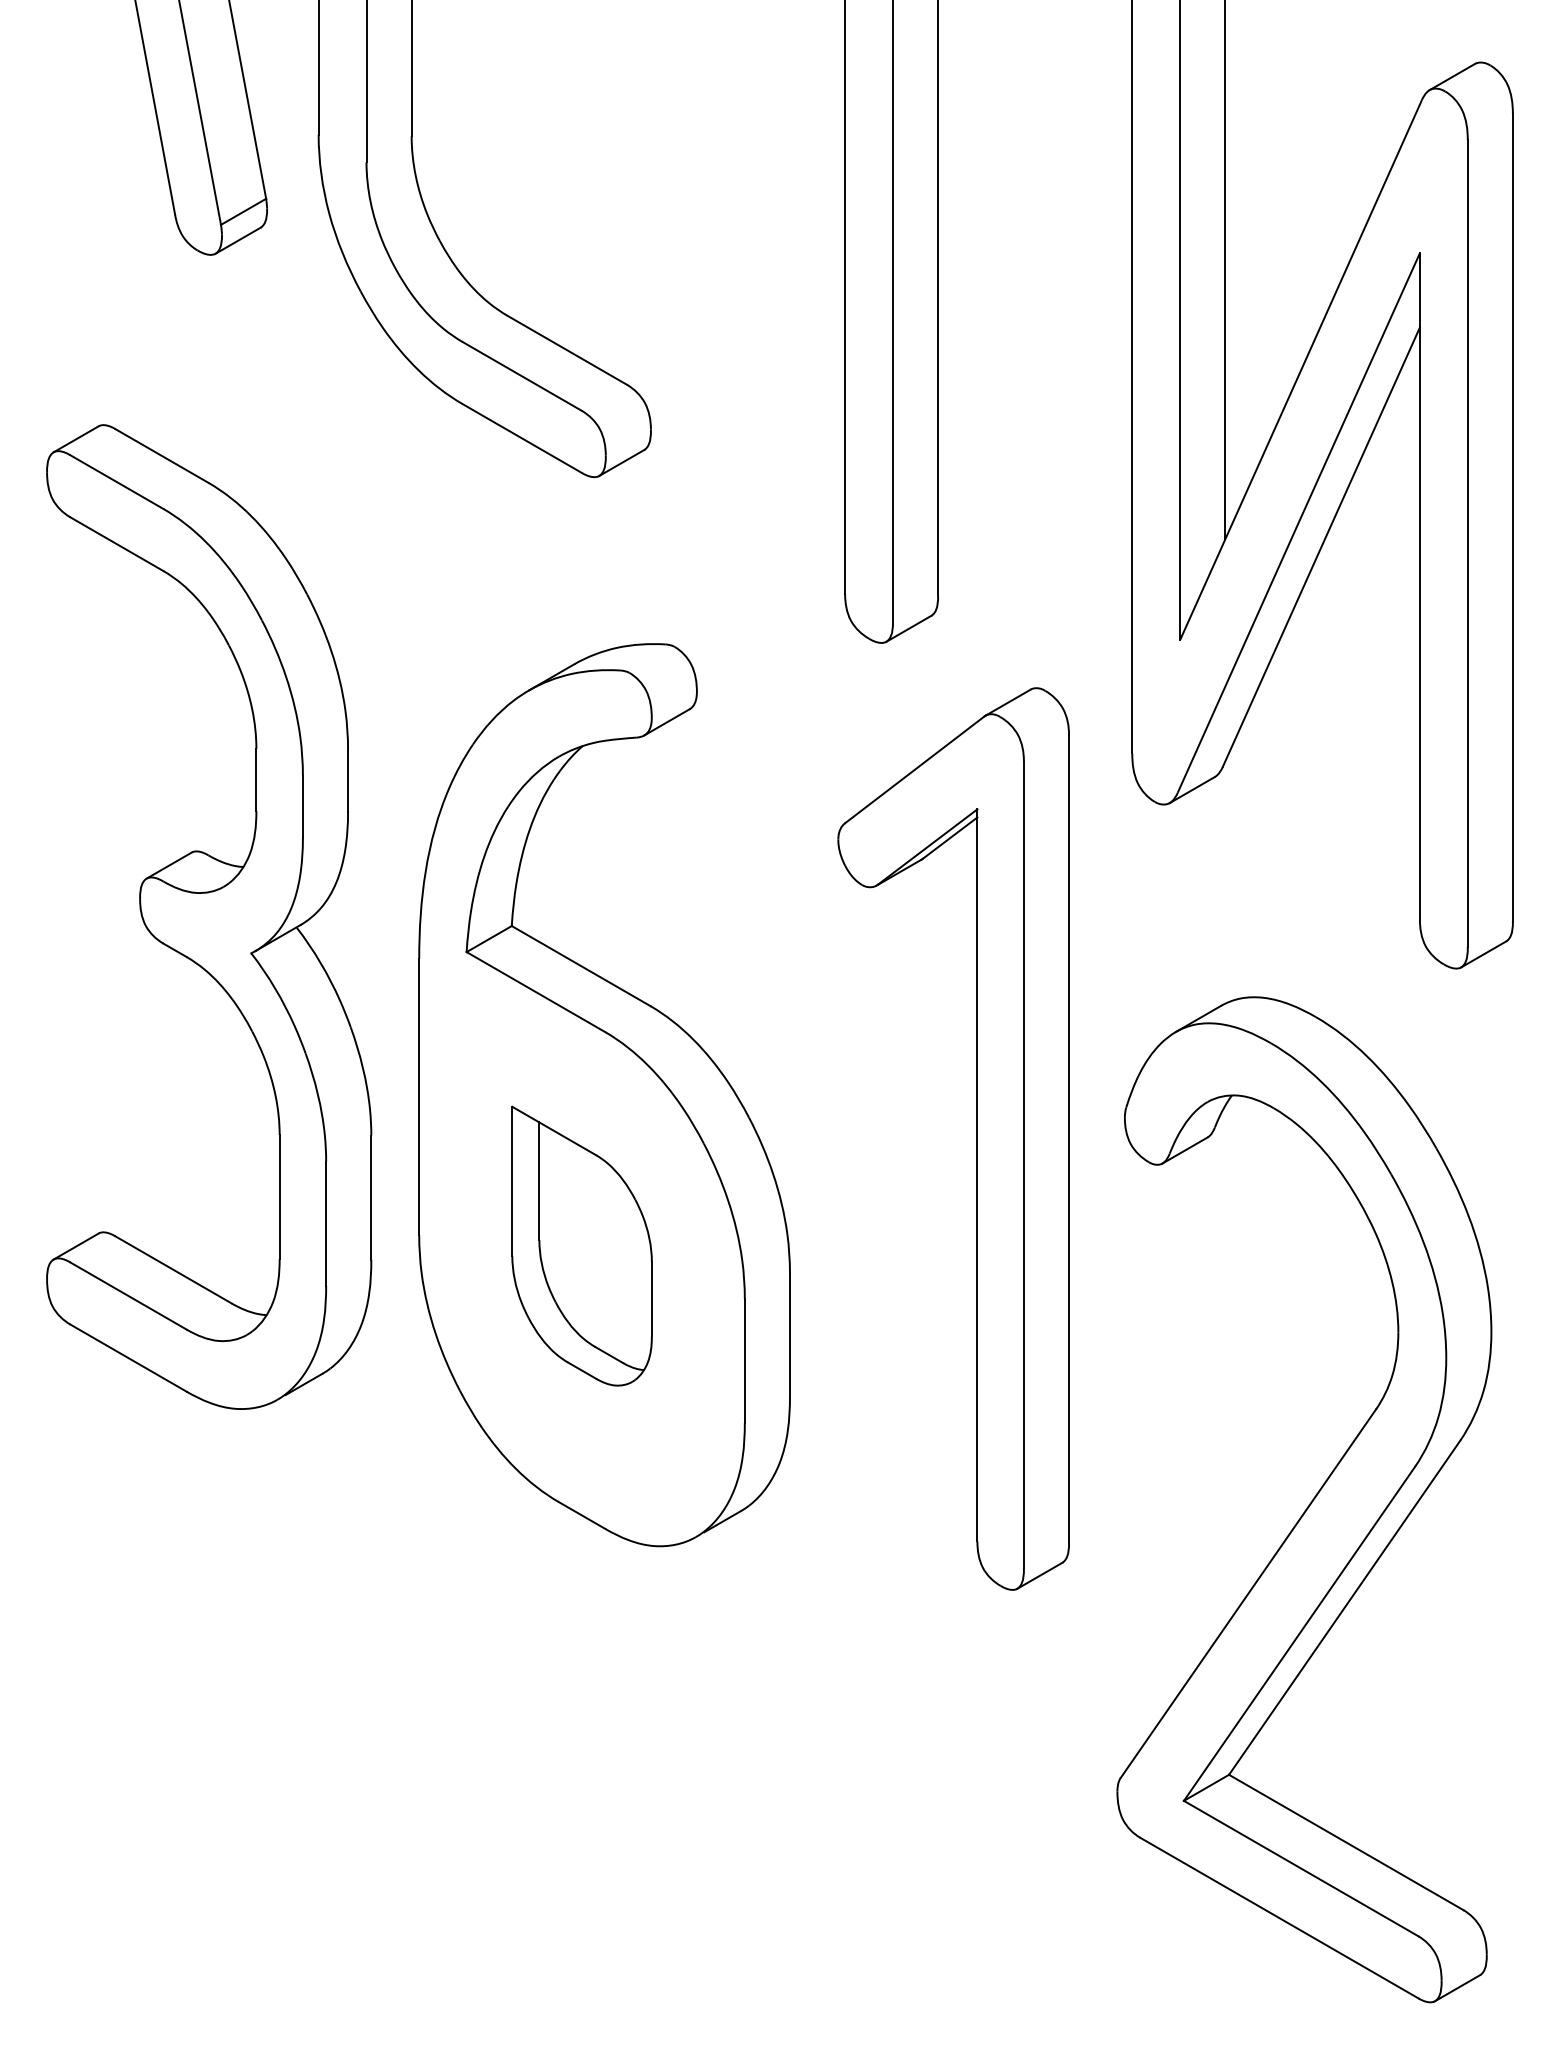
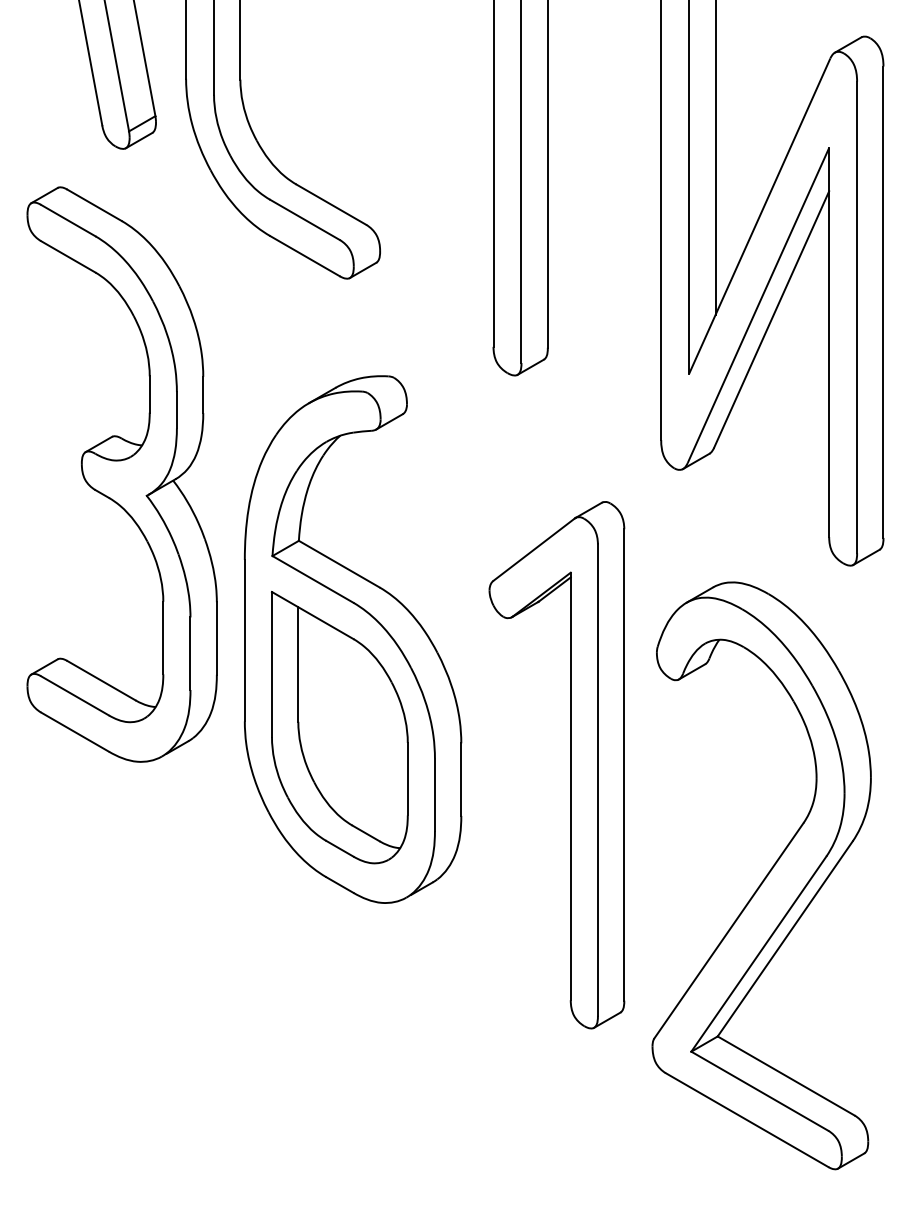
part: (208, 916) -> (121, 474), moved
part: (976, 1139) -> (570, 765), moved
part: (581, 1245) -> (339, 727), size x1.67

